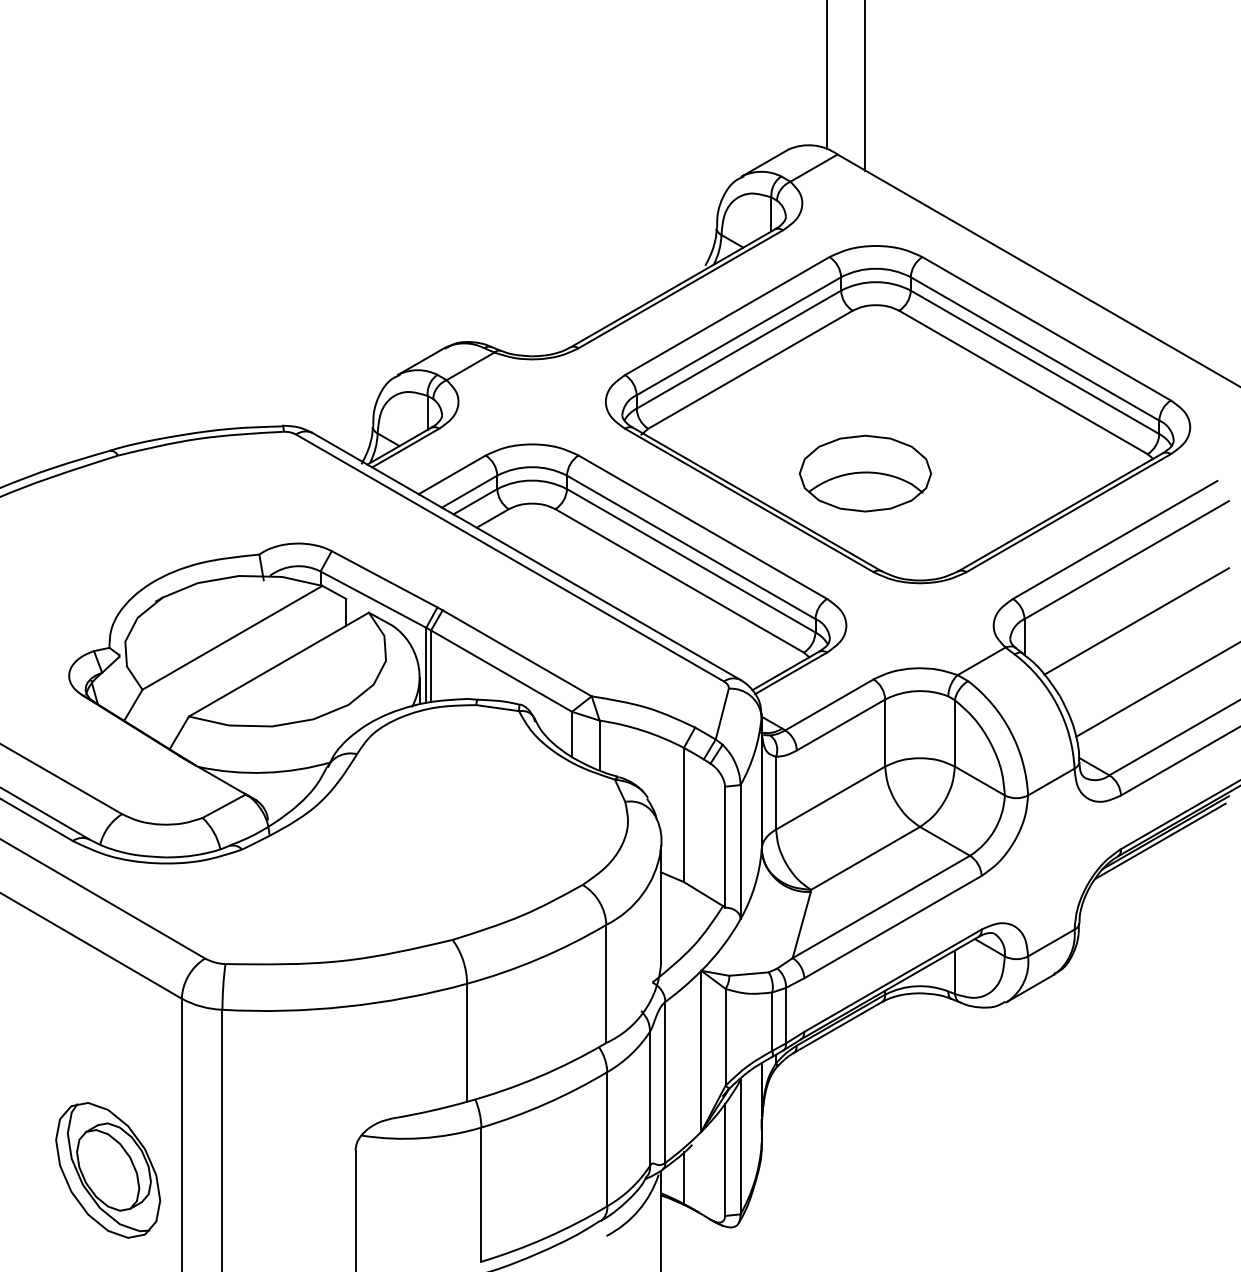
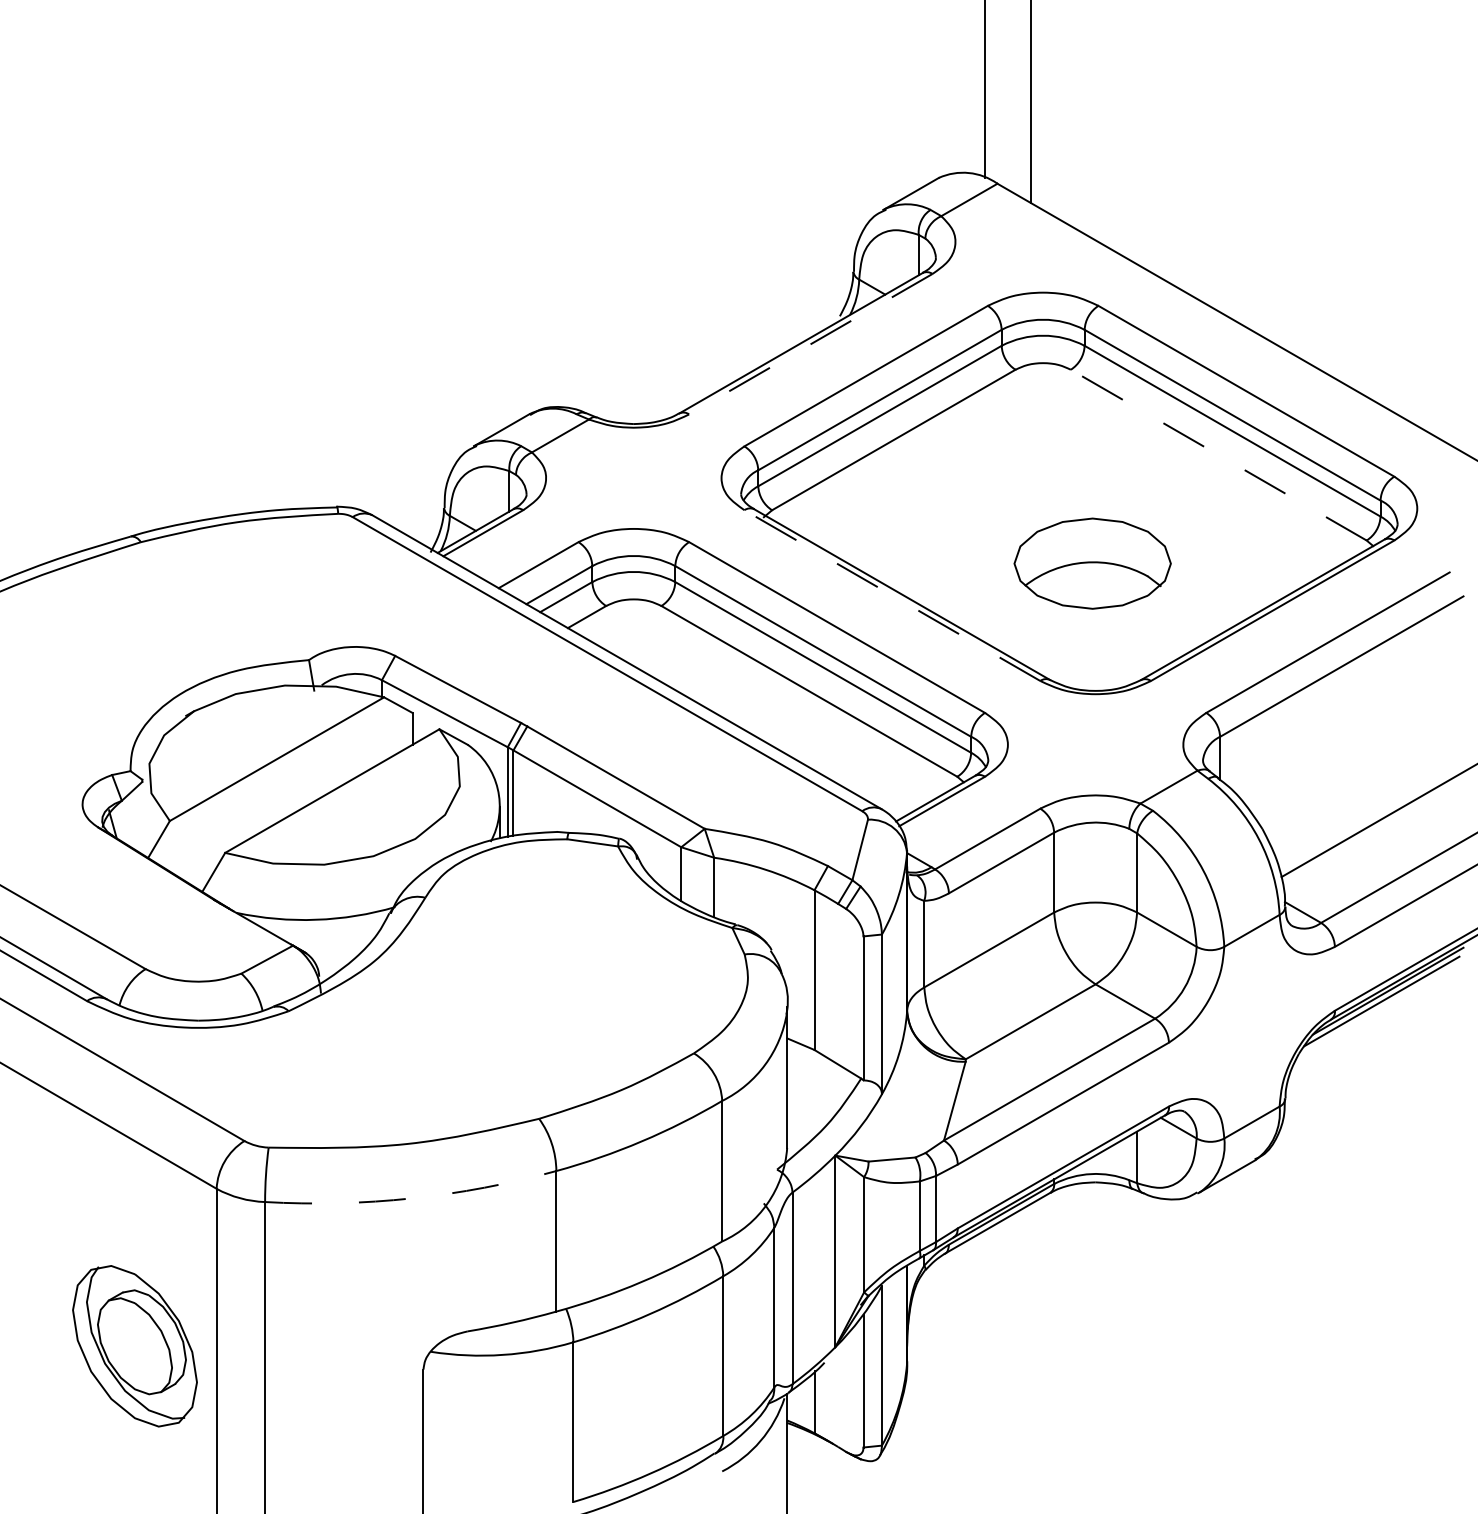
line: (680, 289) -> (810, 344), solid -> dashed
line: (1023, 382) -> (1218, 455), solid -> dashed
part: (865, 473) -> (1092, 563), moved
line: (749, 500) -> (892, 595), solid -> dashed
line: (1136, 621) -> (1353, 739), removed
arc: (346, 1006) -> (412, 1198), solid -> dashed
part: (107, 1170) -> (134, 1346), moved

